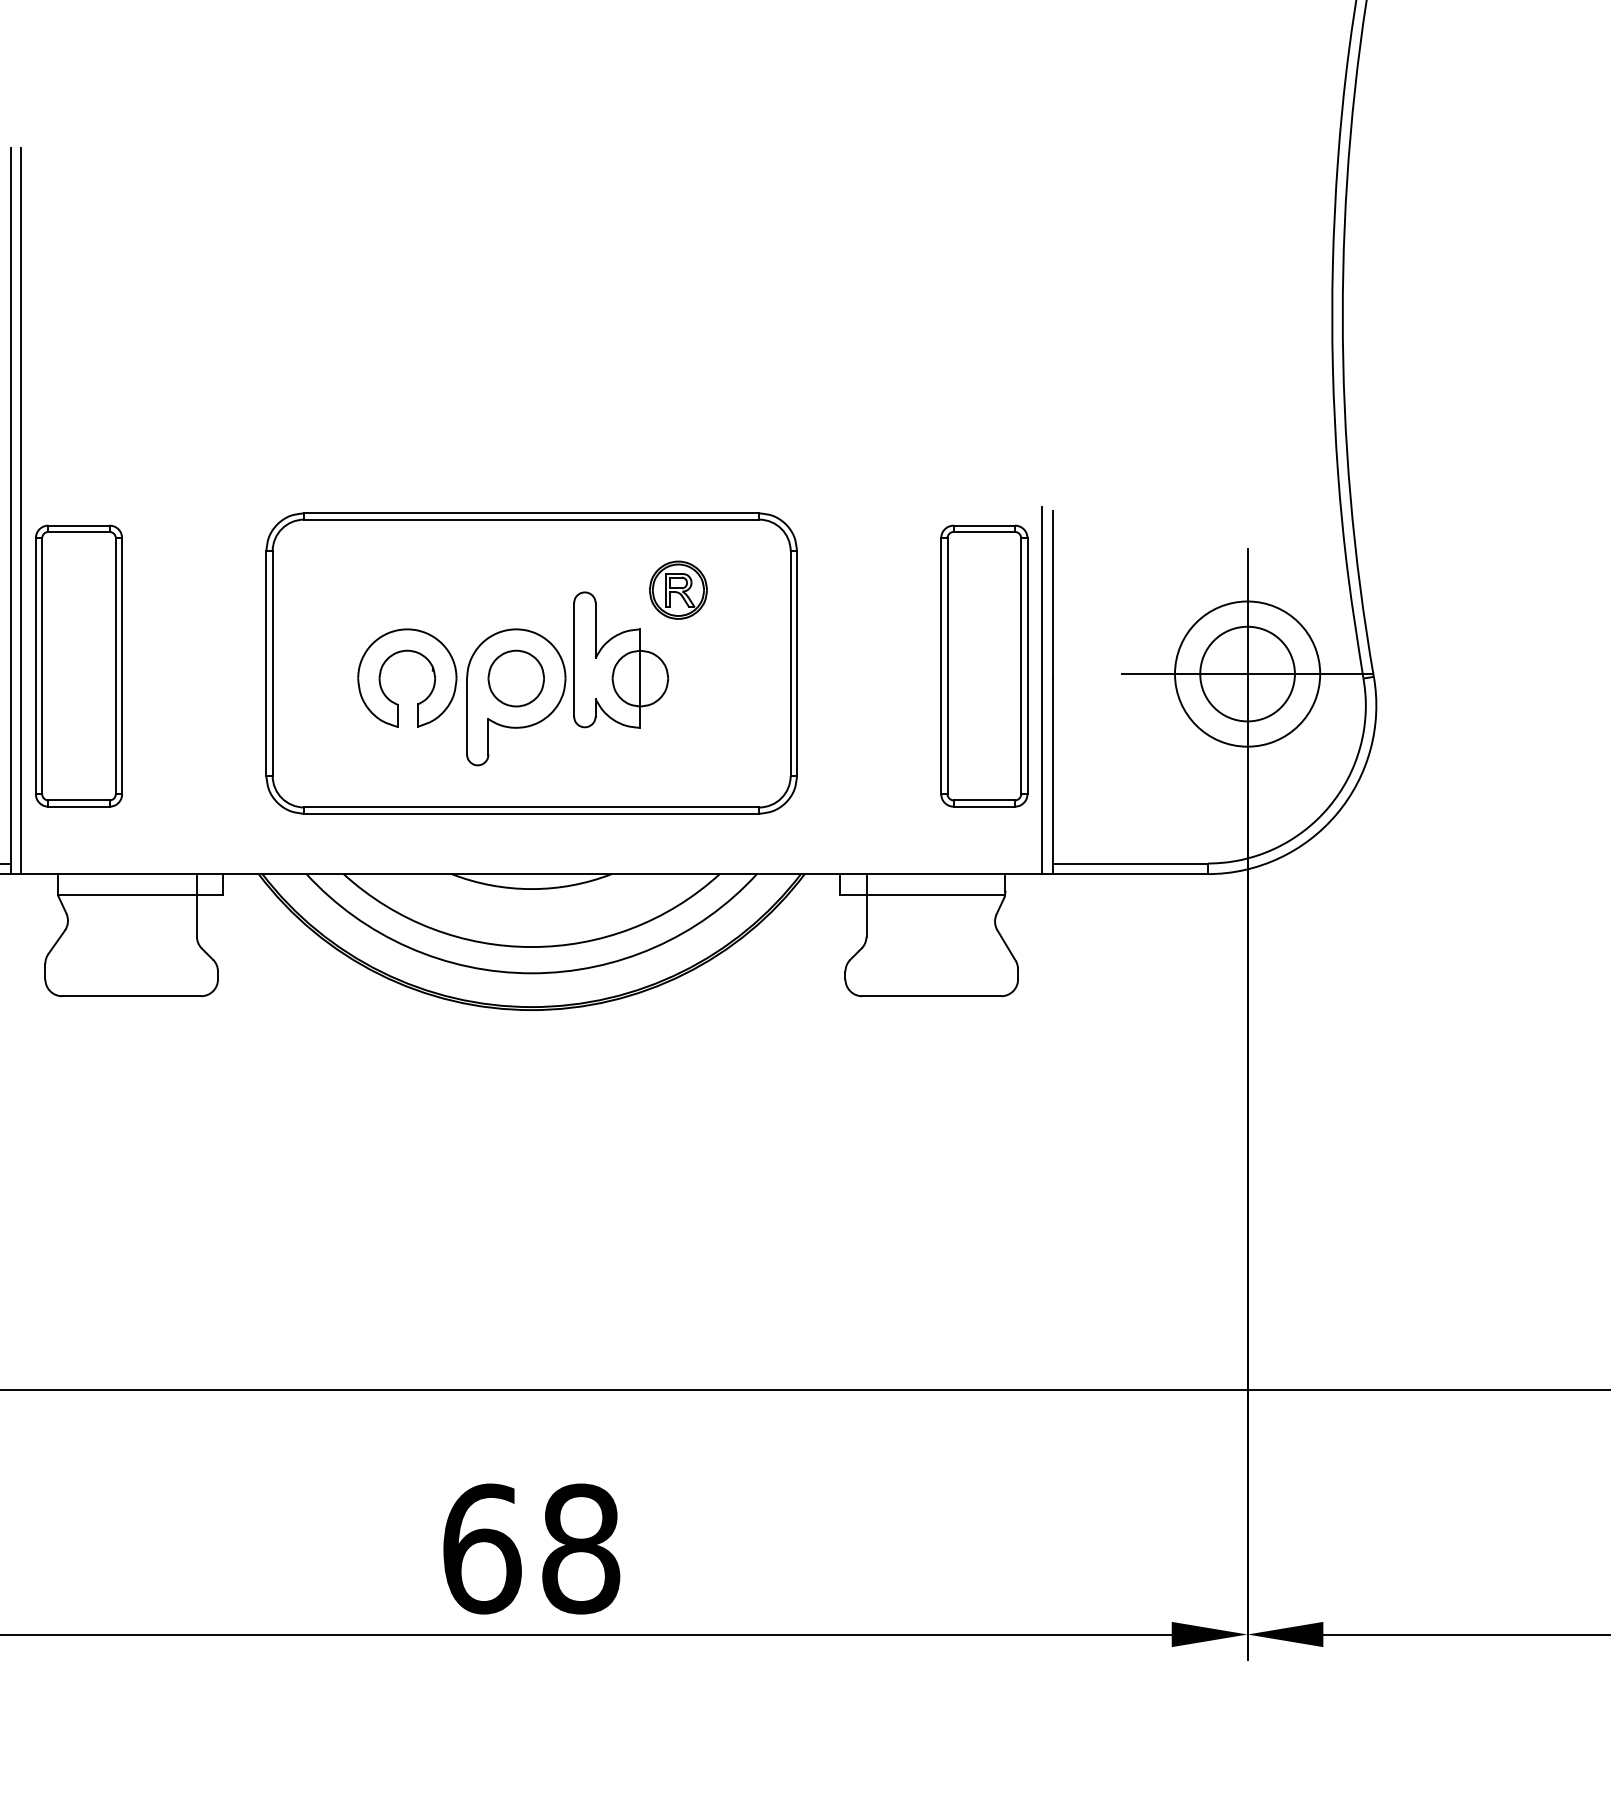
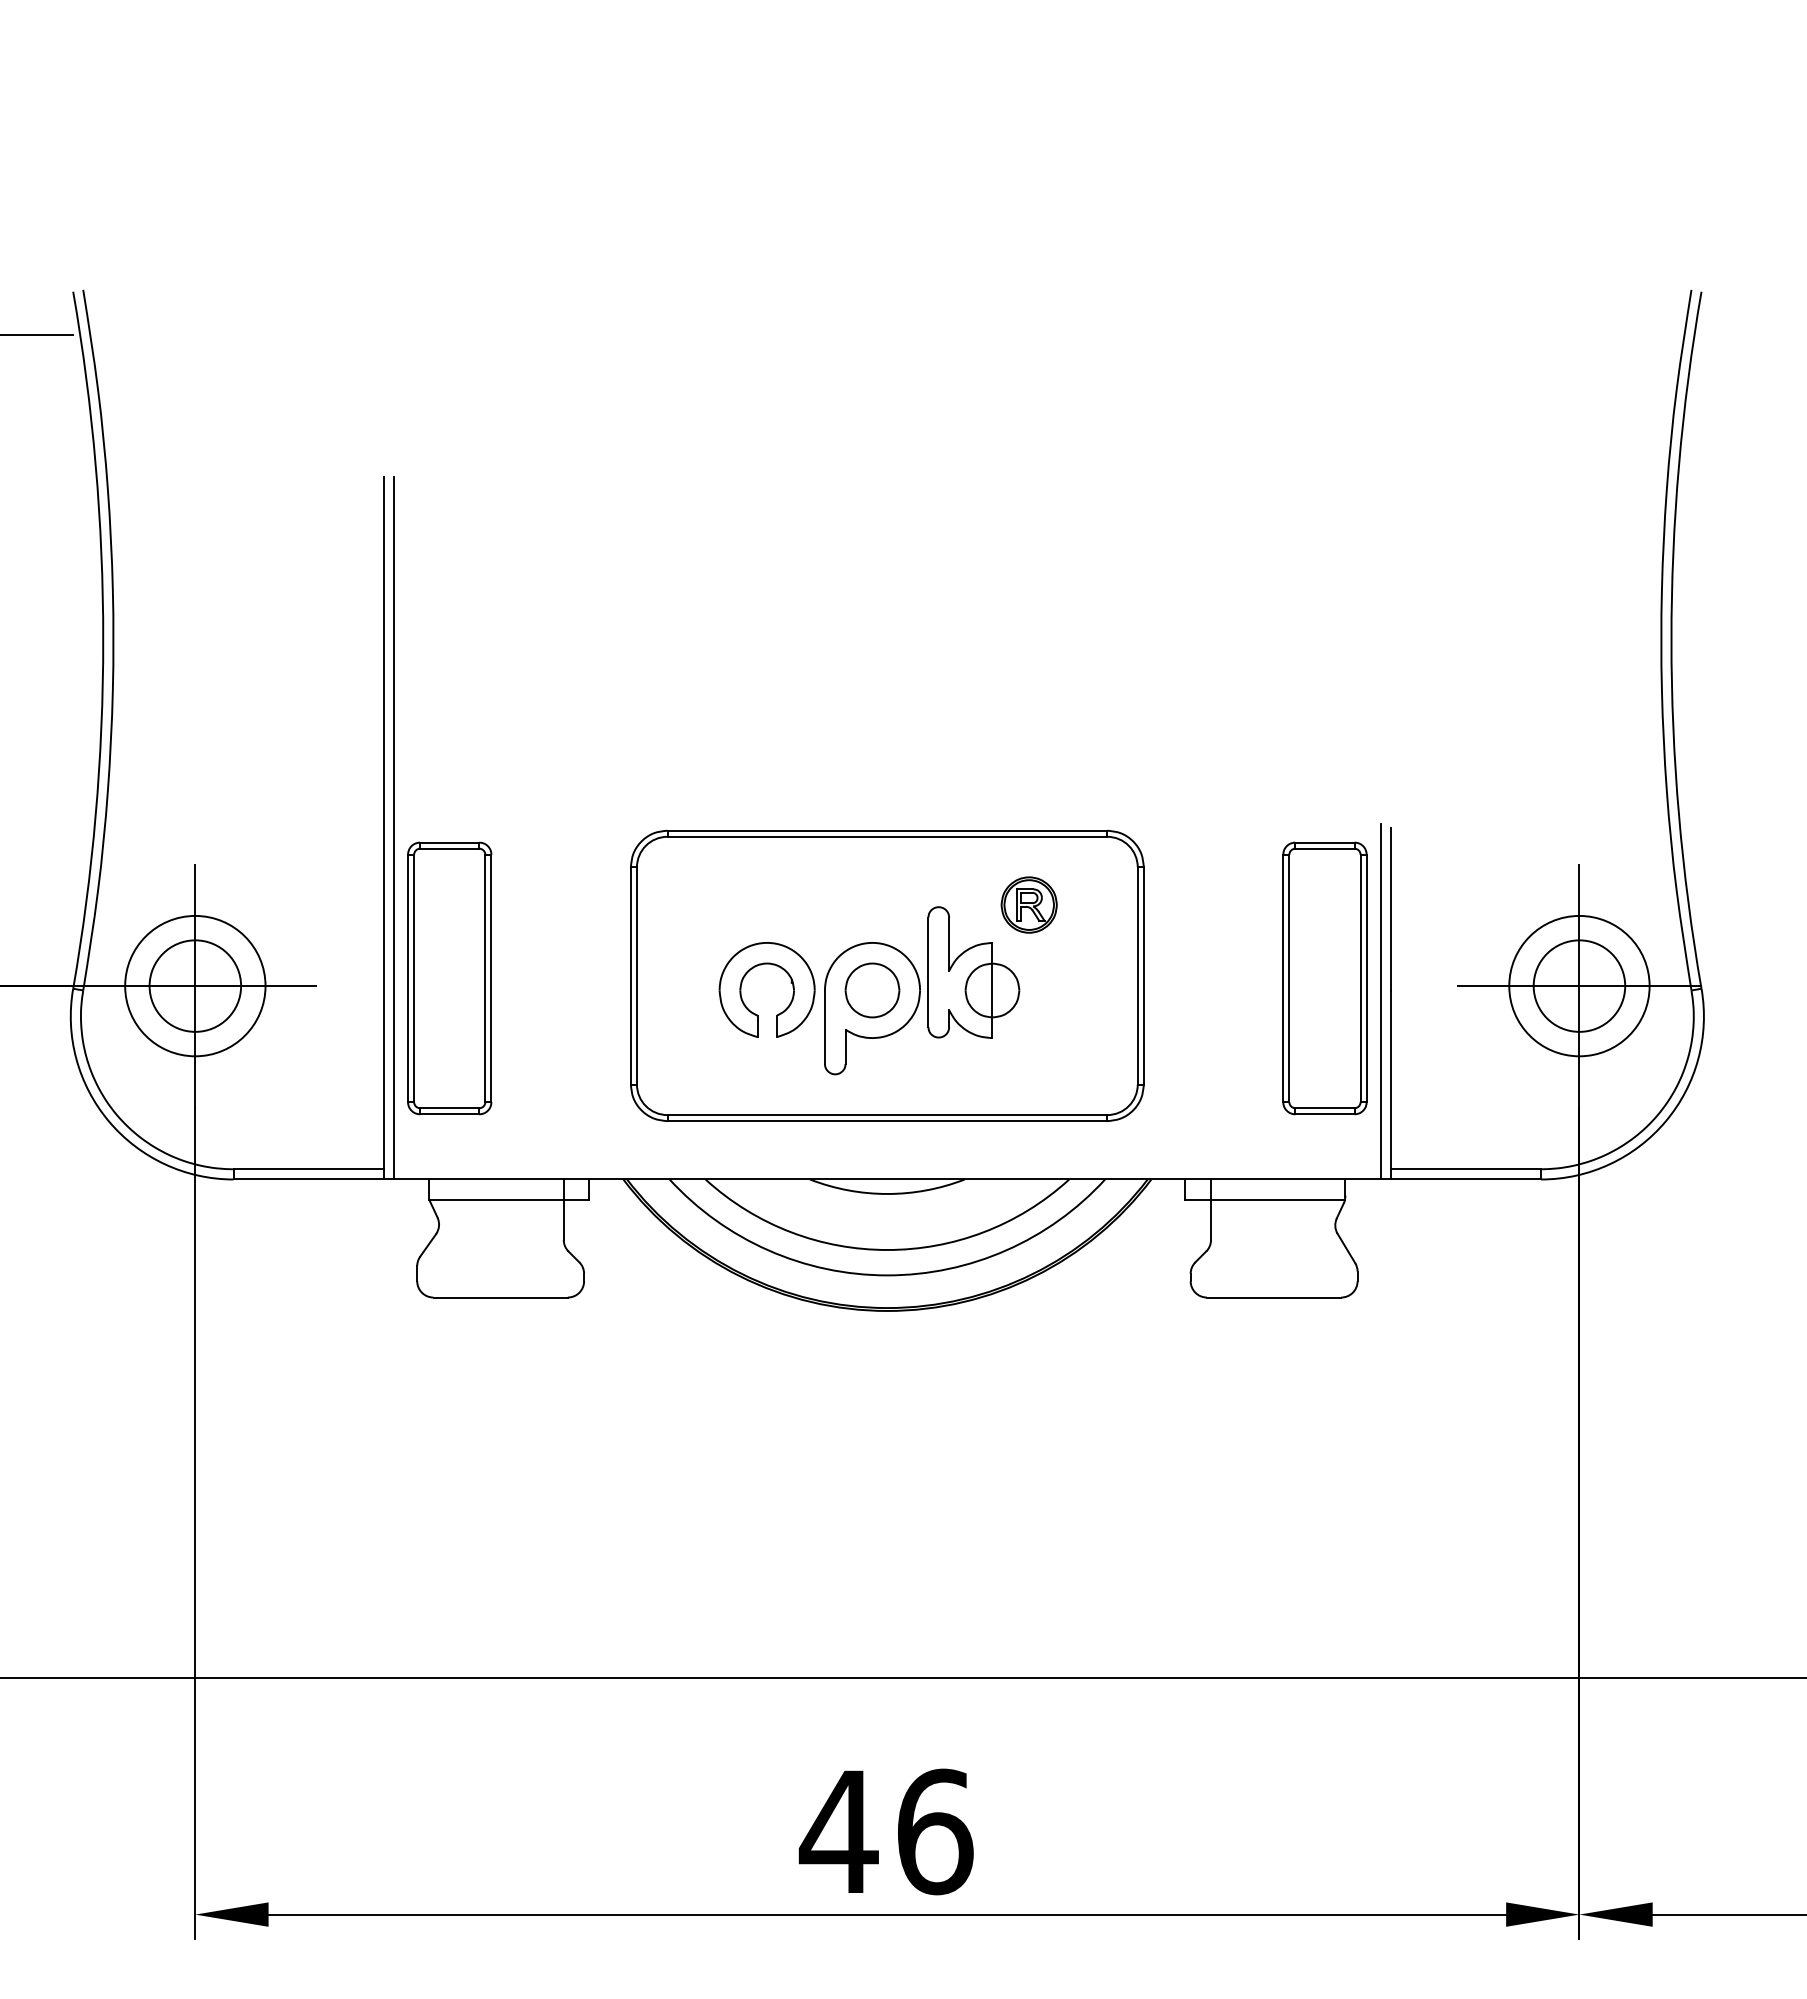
text: (529, 1548) -> (885, 1831), 68 -> 46

